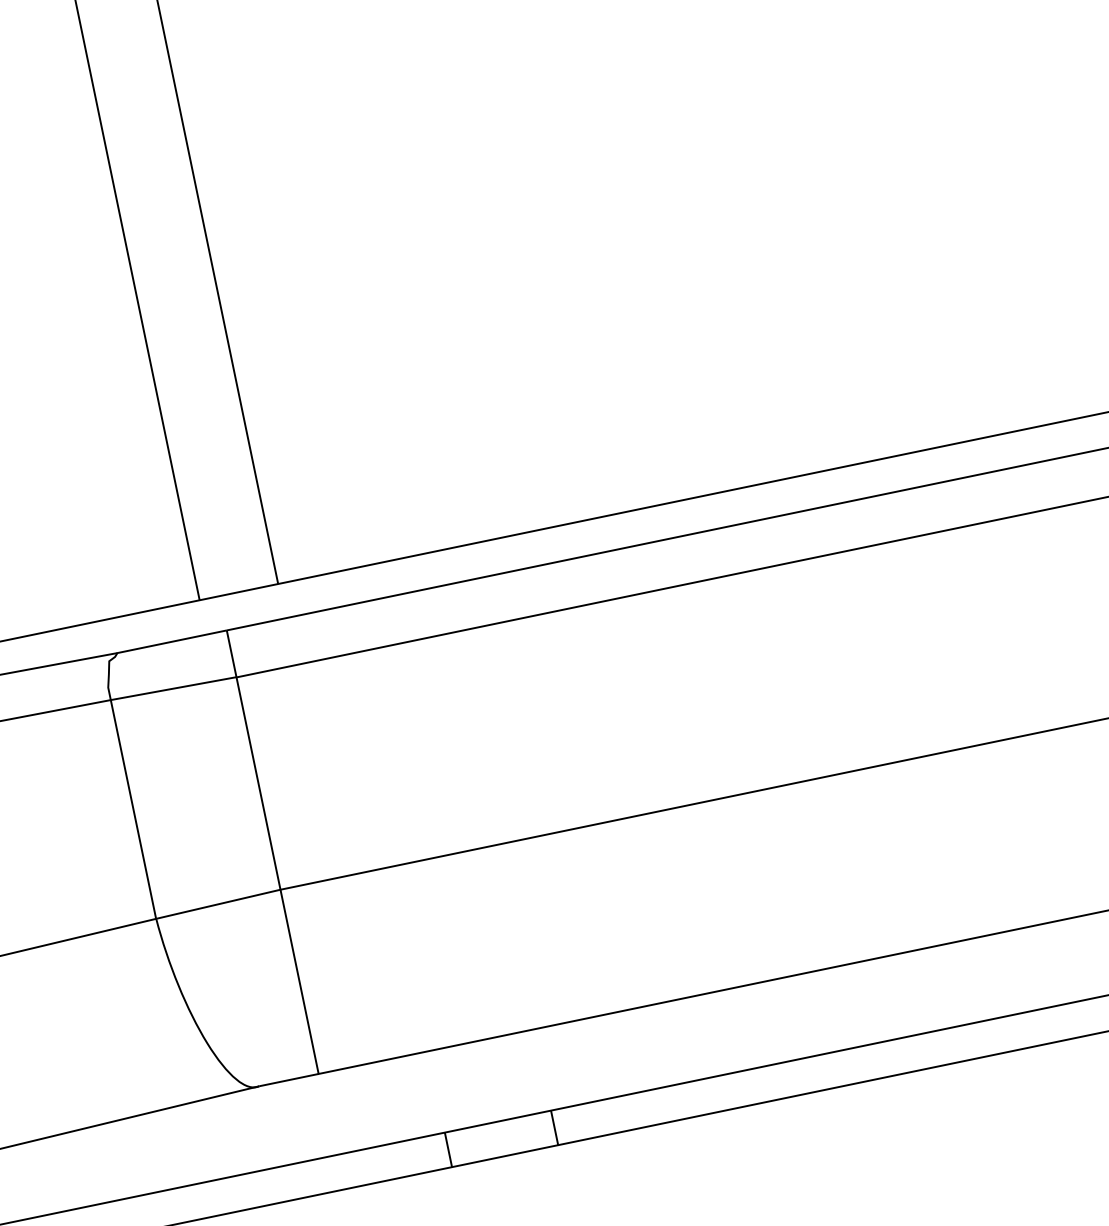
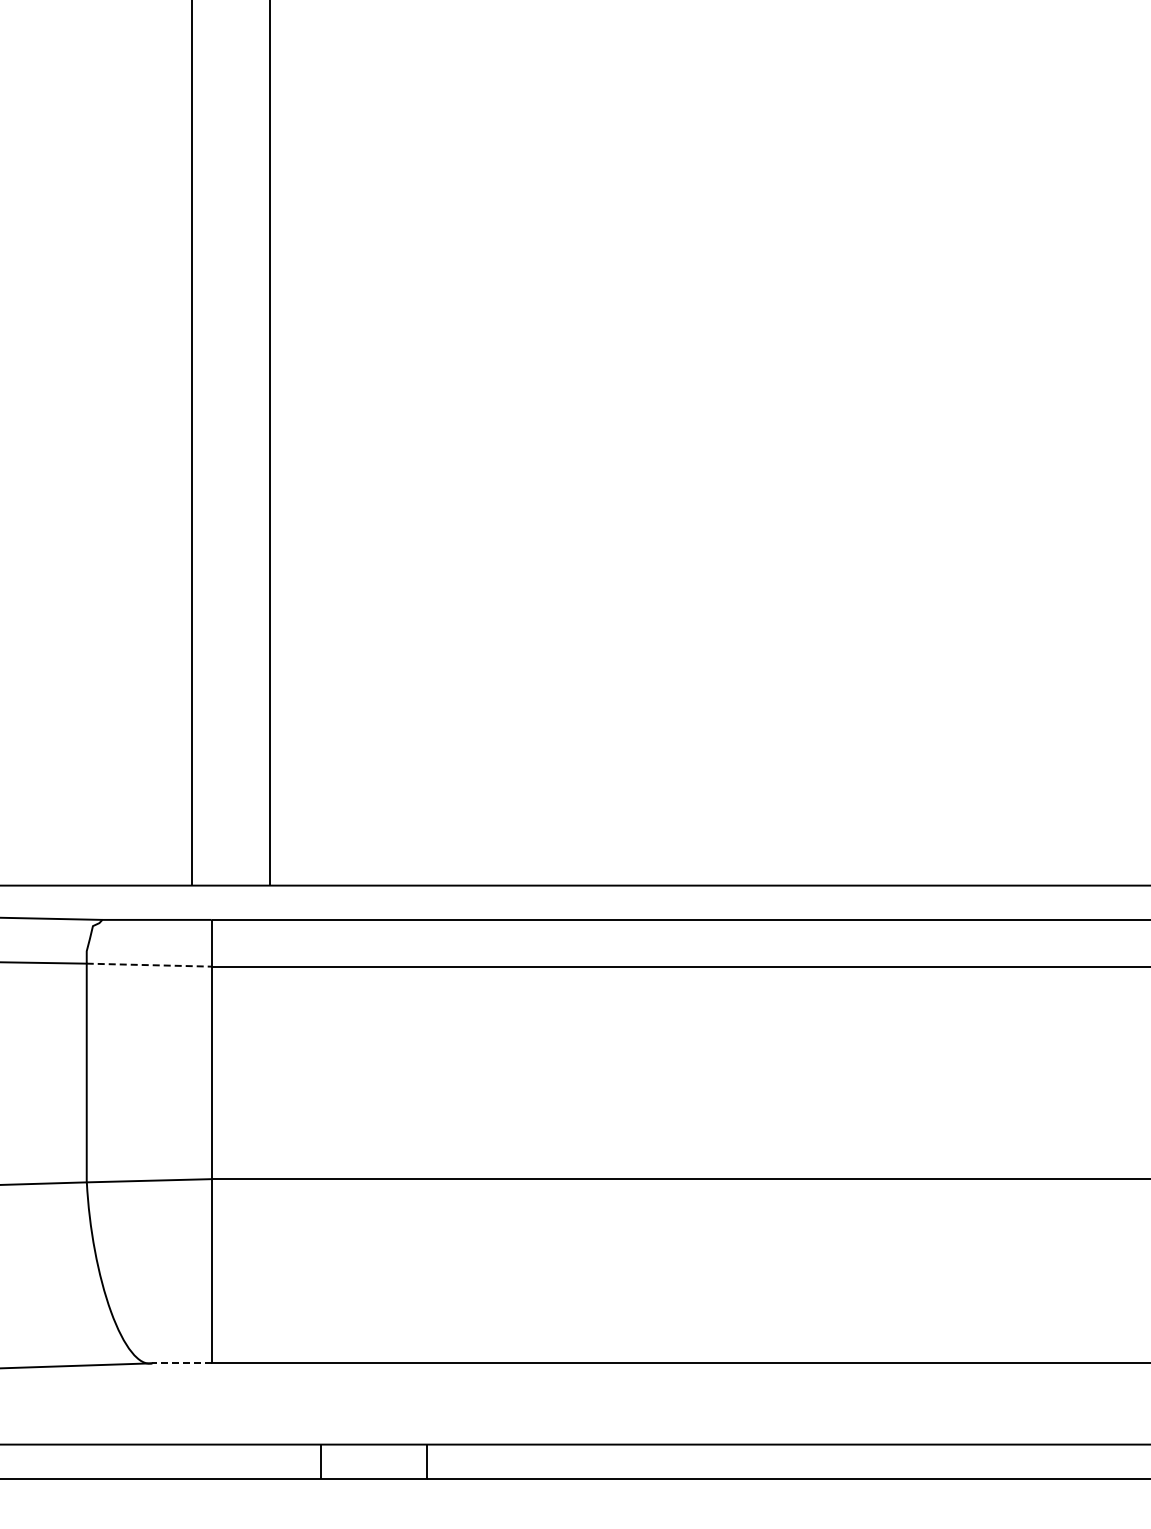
line: (173, 688) -> (149, 965), solid -> dashed
line: (289, 1080) -> (182, 1363), solid -> dashed

